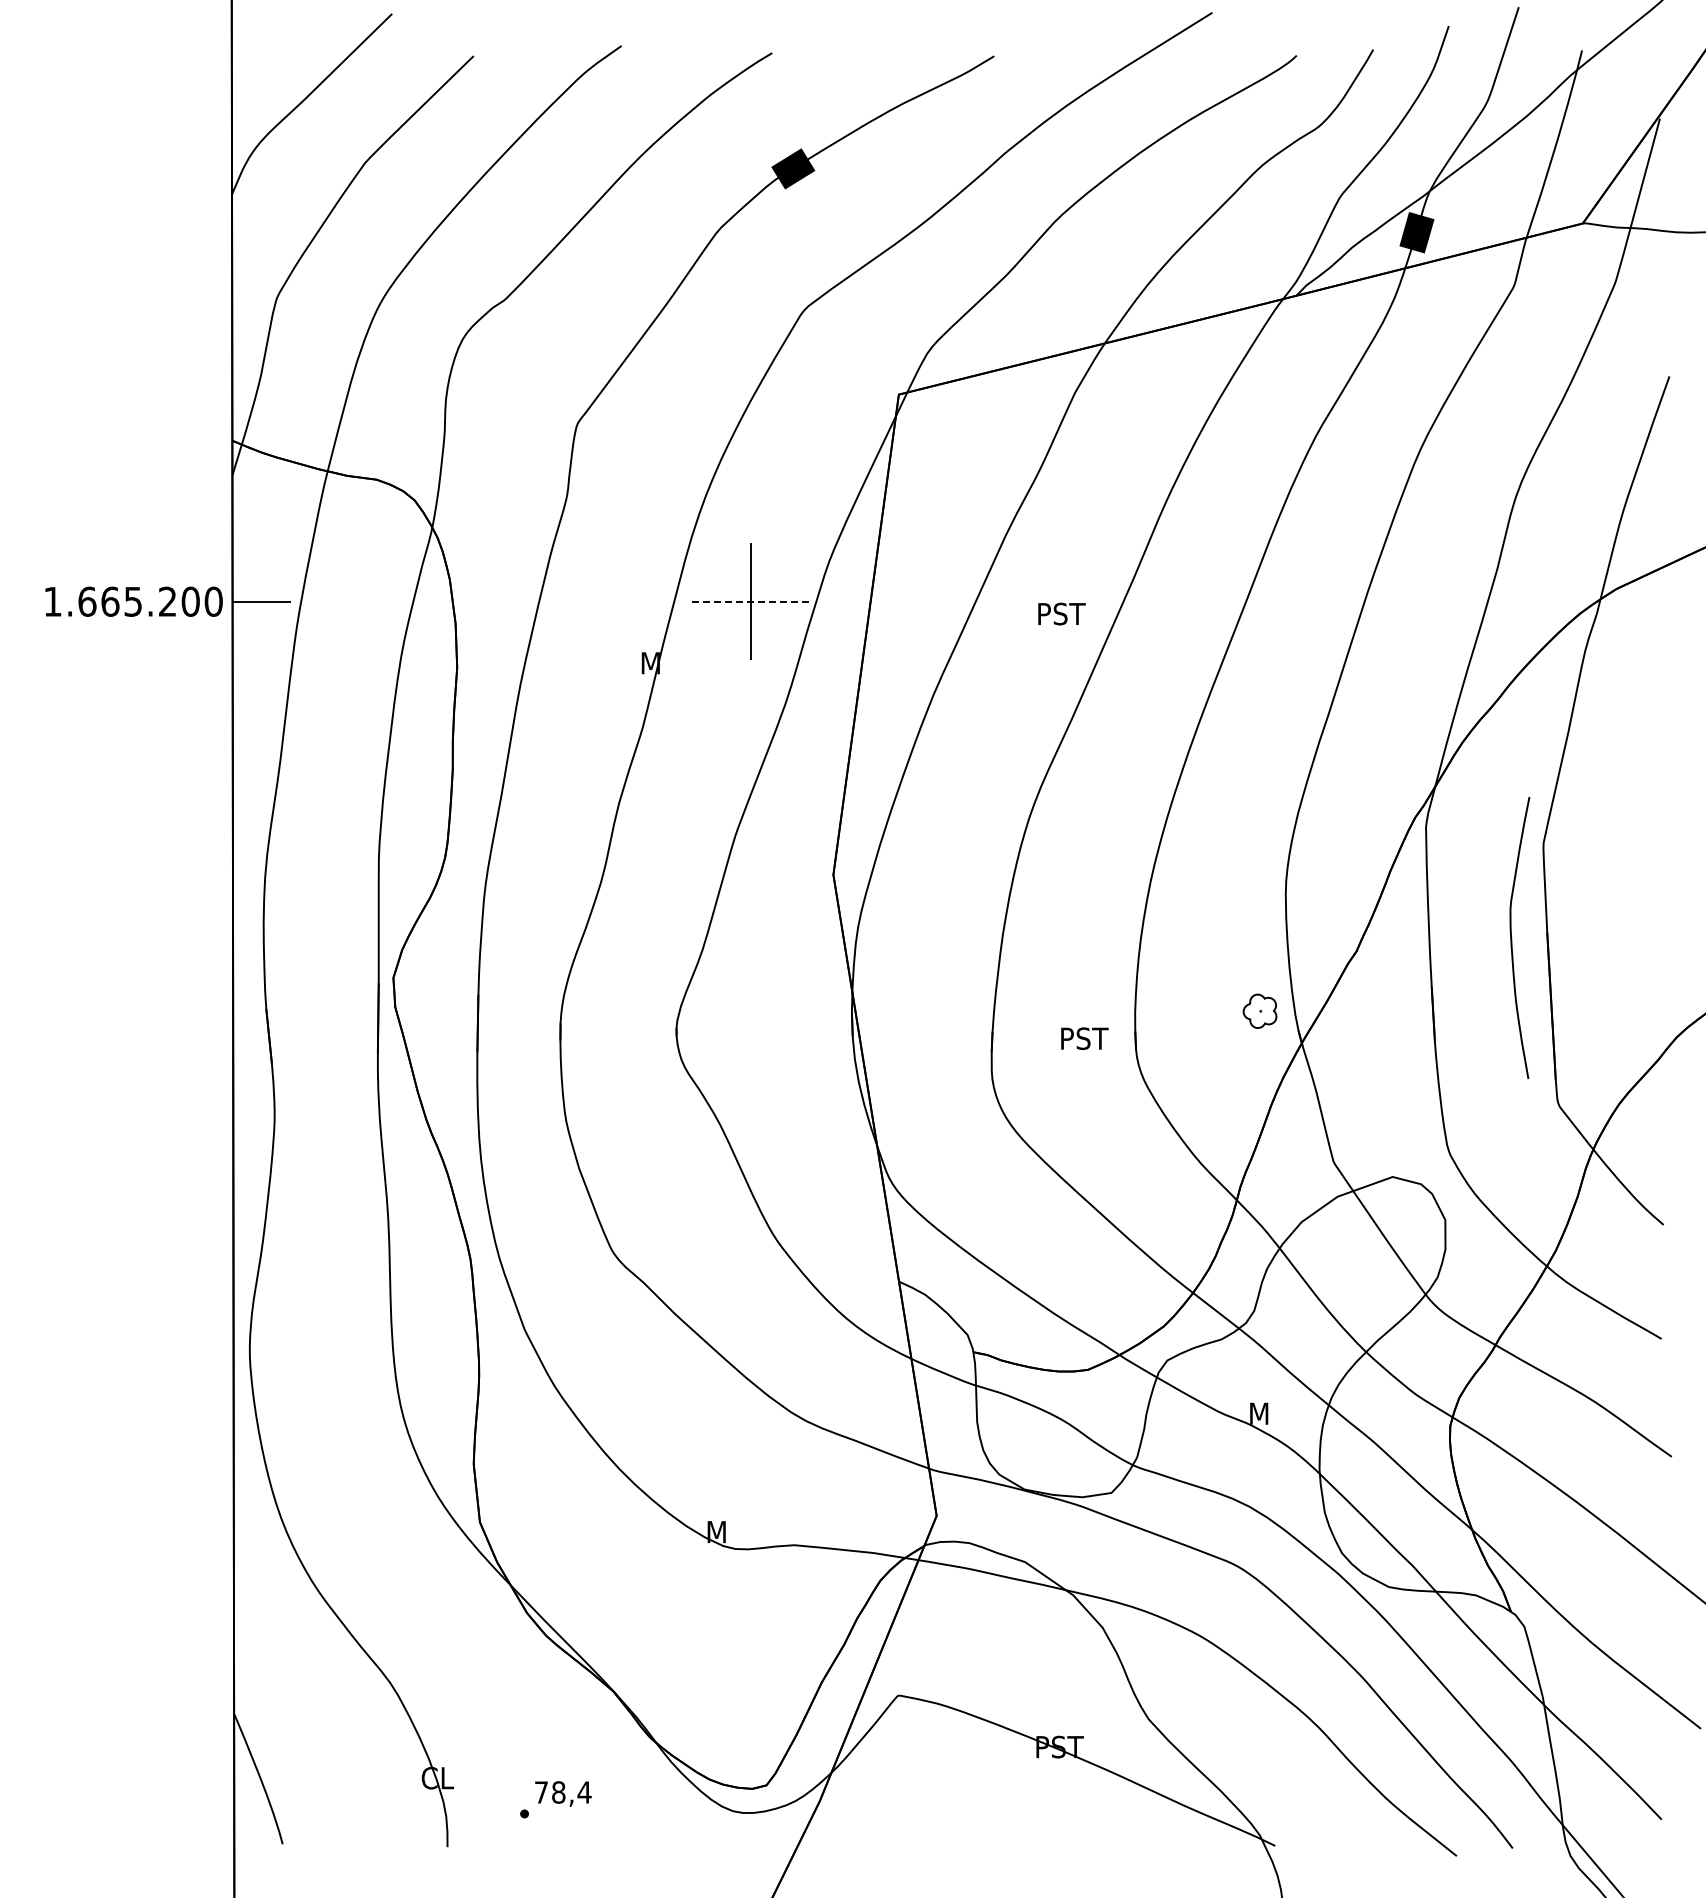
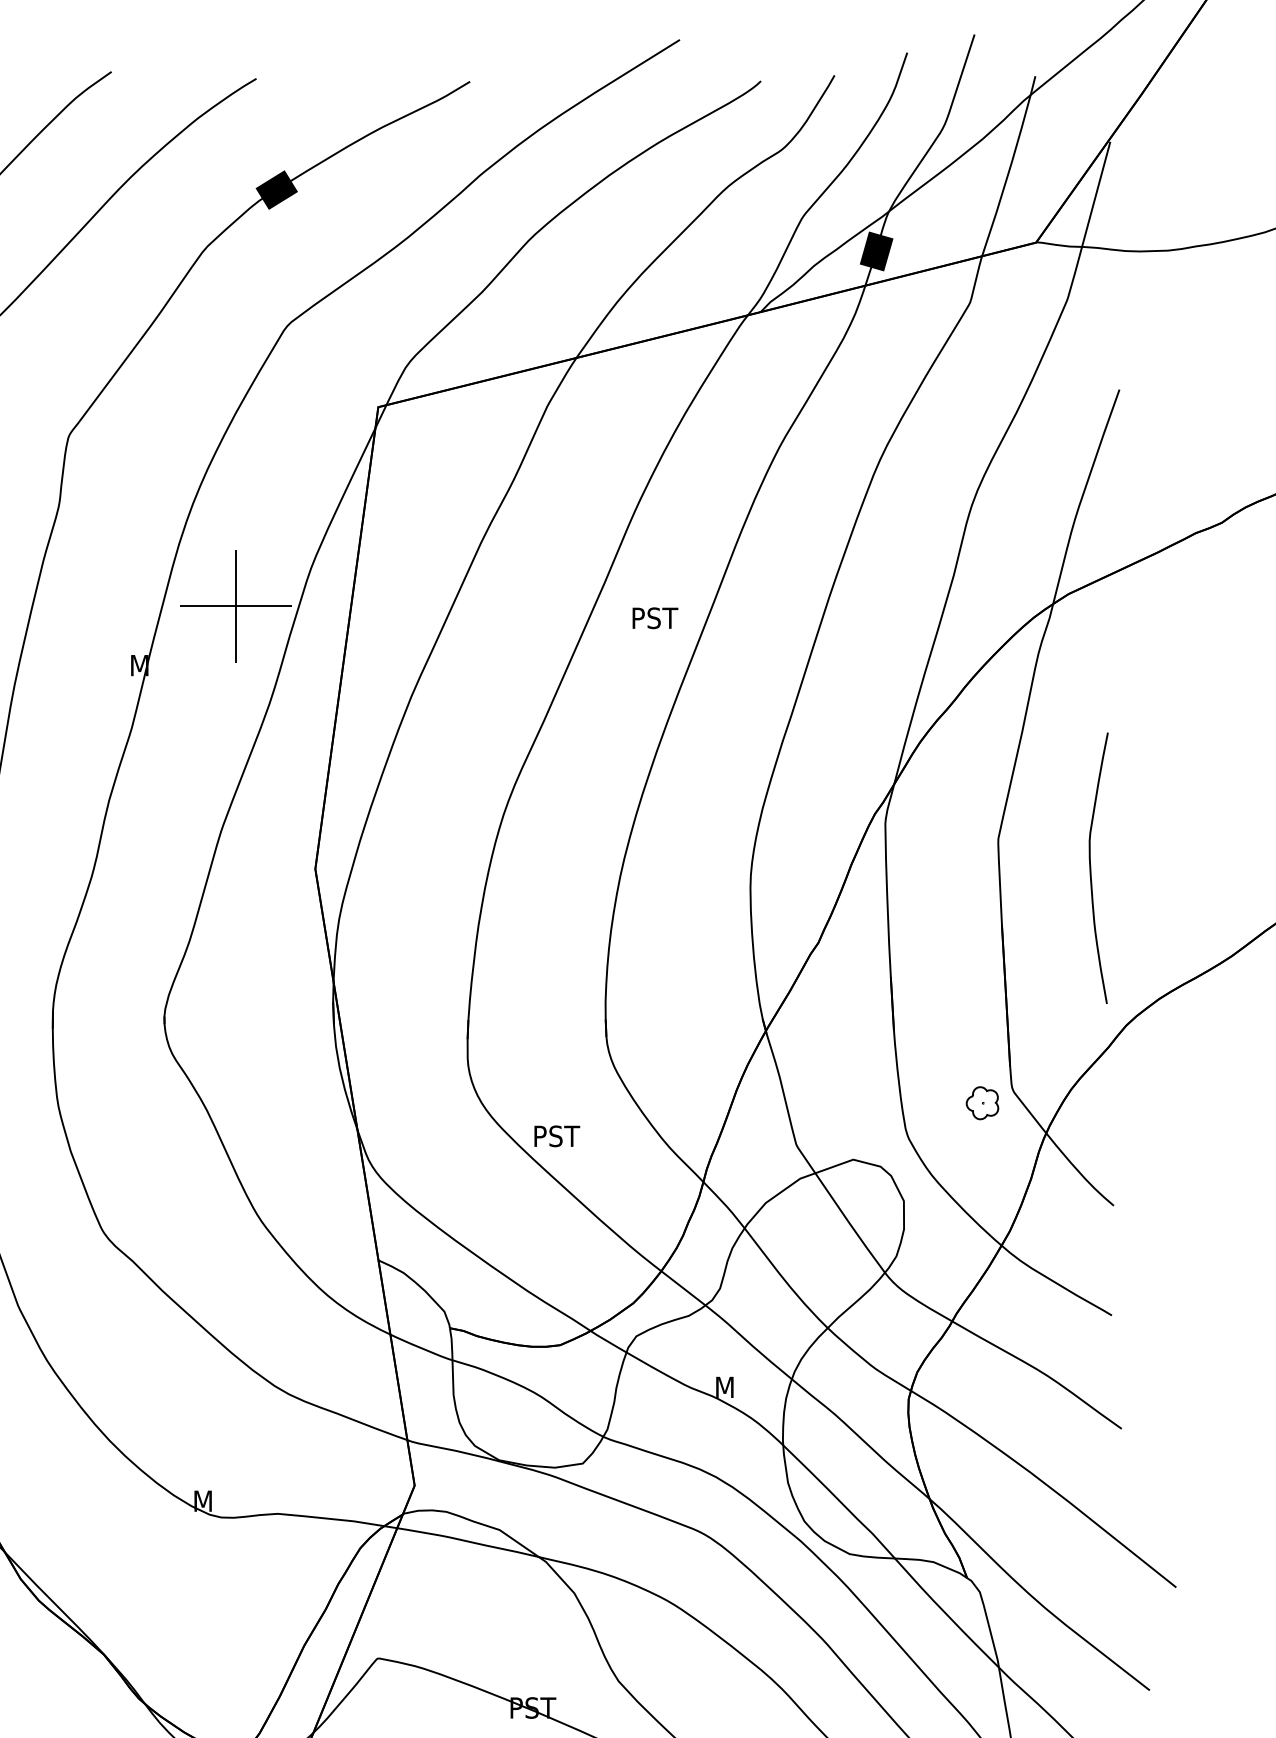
line: (750, 601) -> (235, 606), dashed -> solid
text: (1061, 613) -> (654, 617), moved
curve: (1512, 938) -> (1091, 868), moved
part: (1259, 1010) -> (981, 1102), moved
text: (1084, 1038) -> (556, 1136), moved

